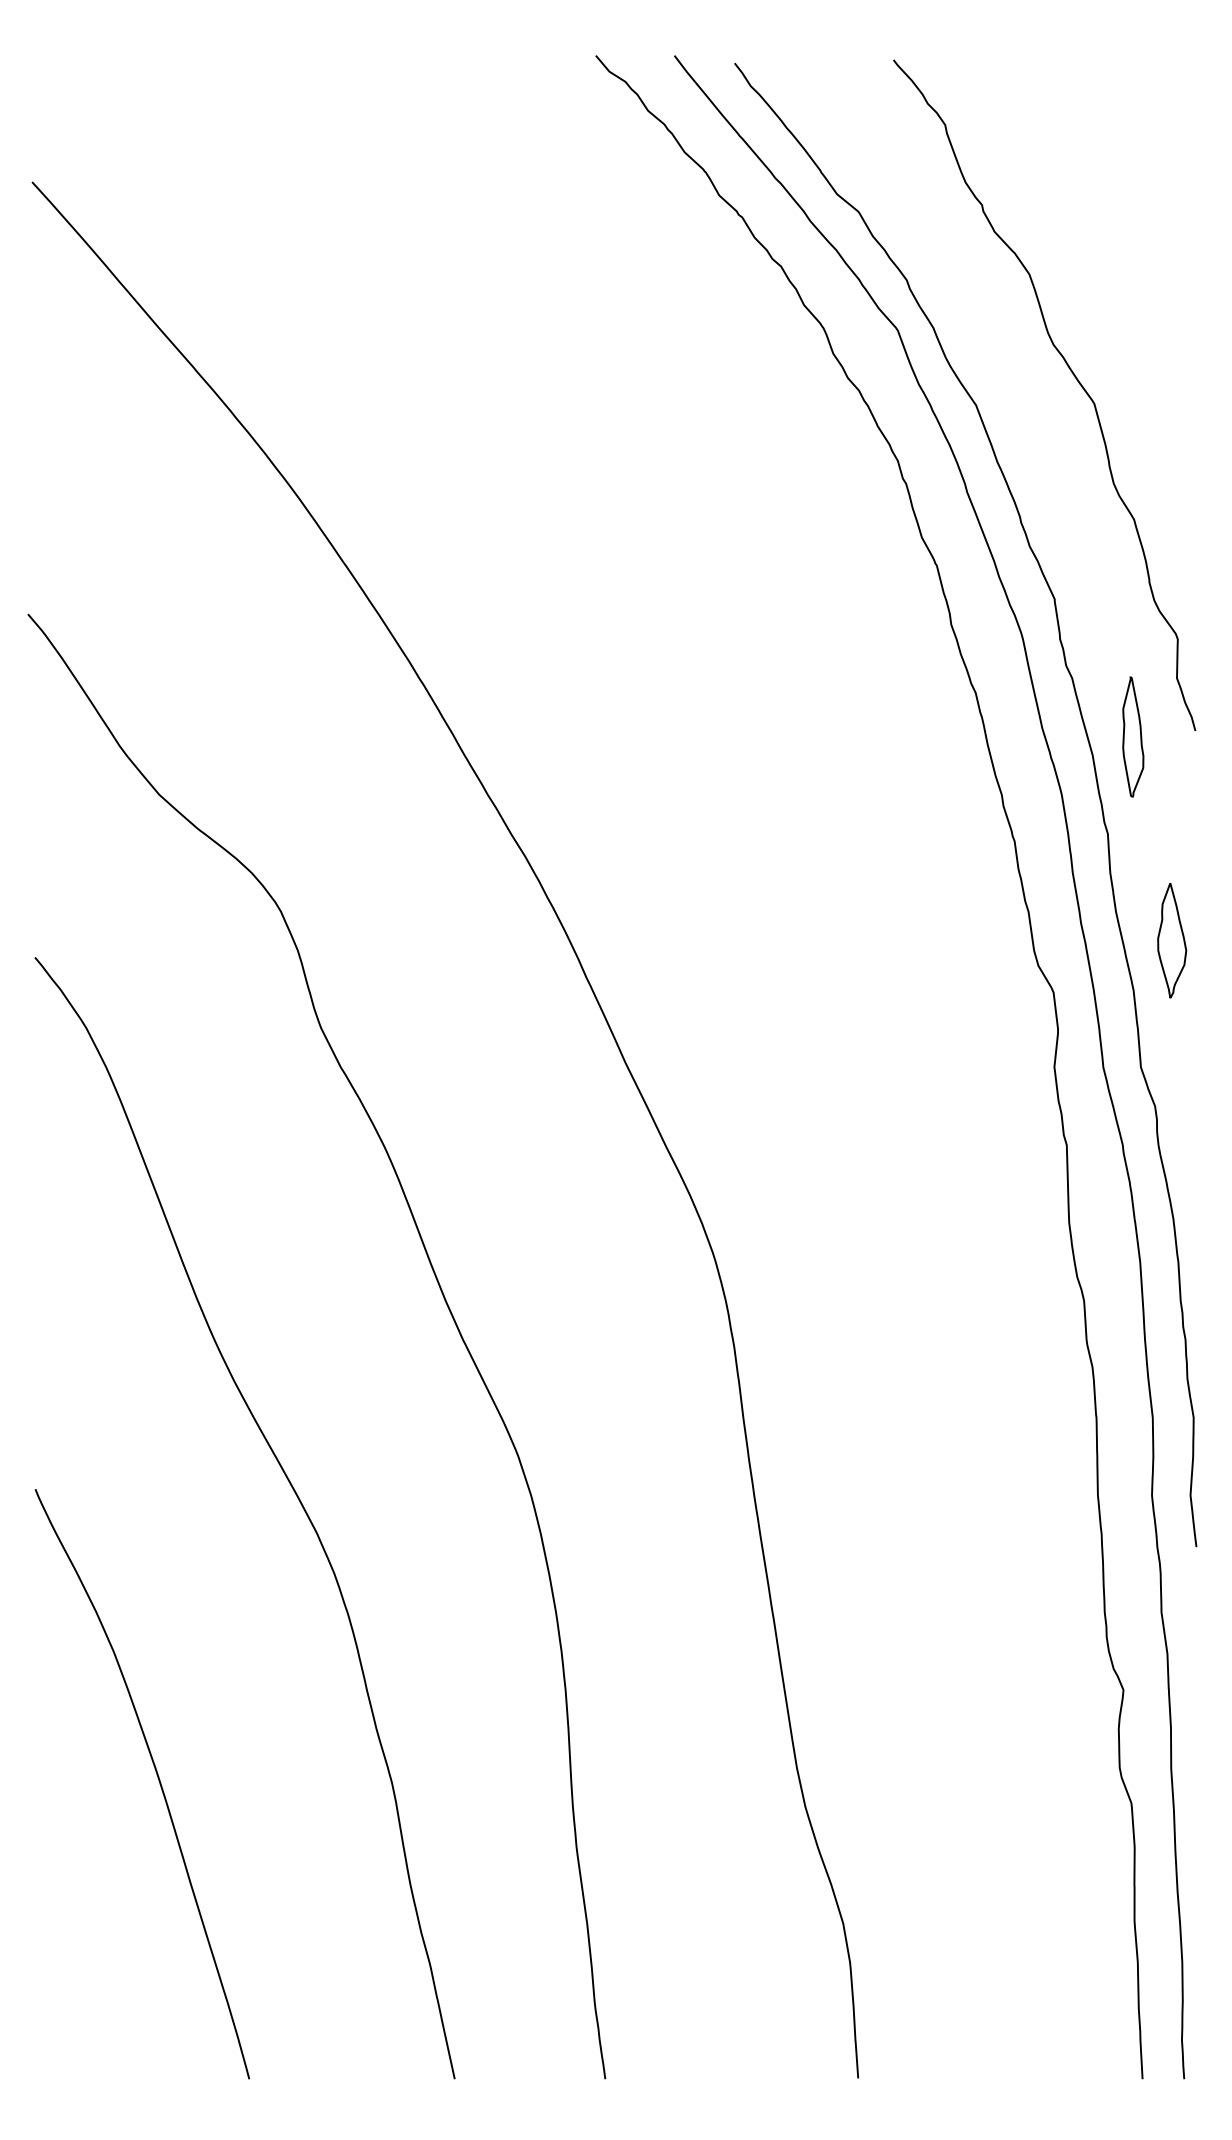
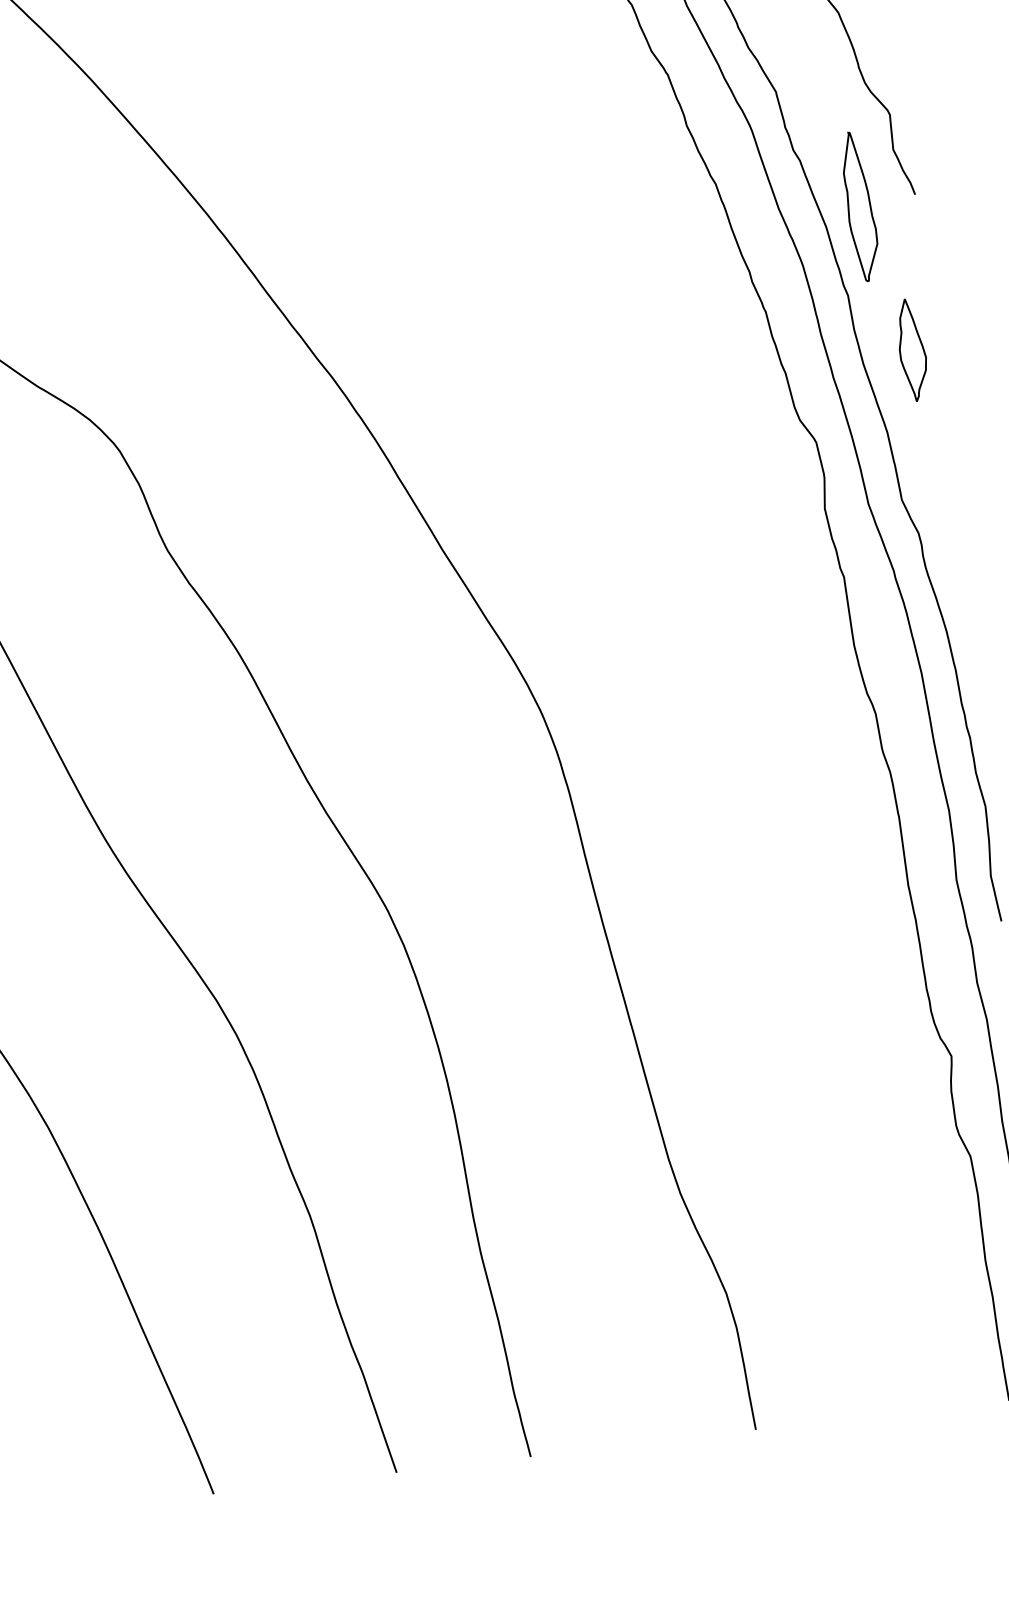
part: (1133, 736) -> (860, 206), size x1.4
part: (1172, 940) -> (912, 349), moved

